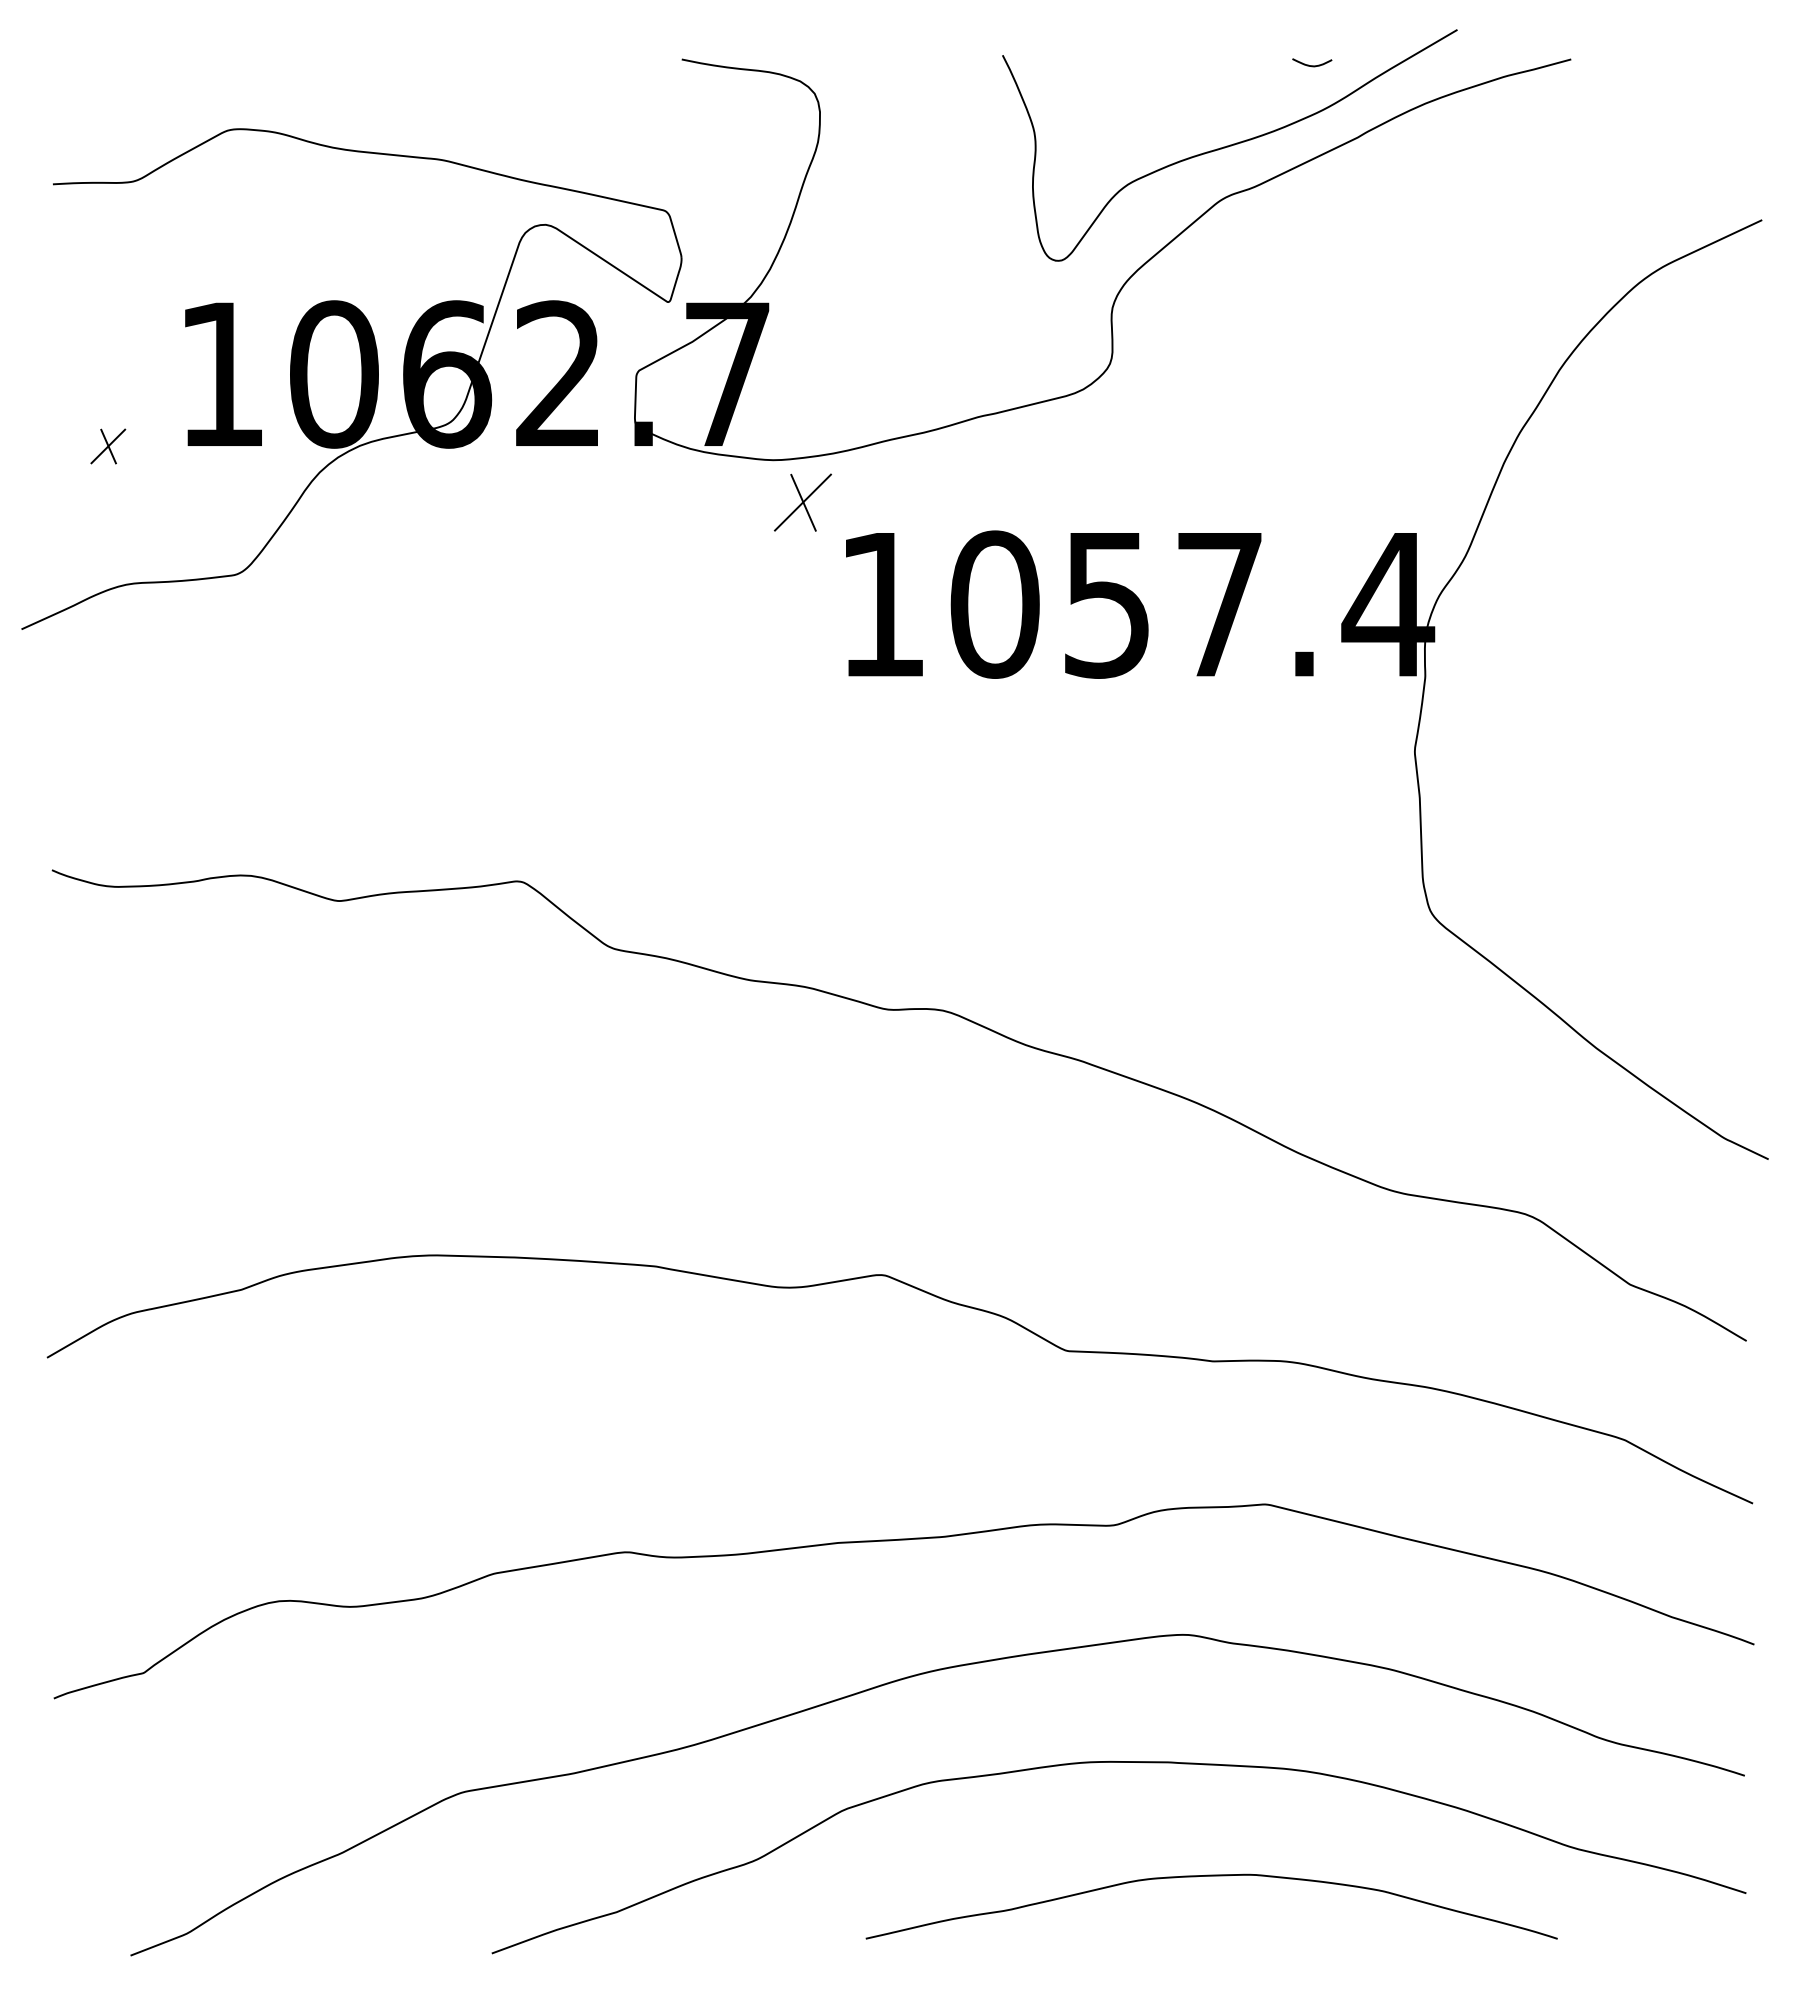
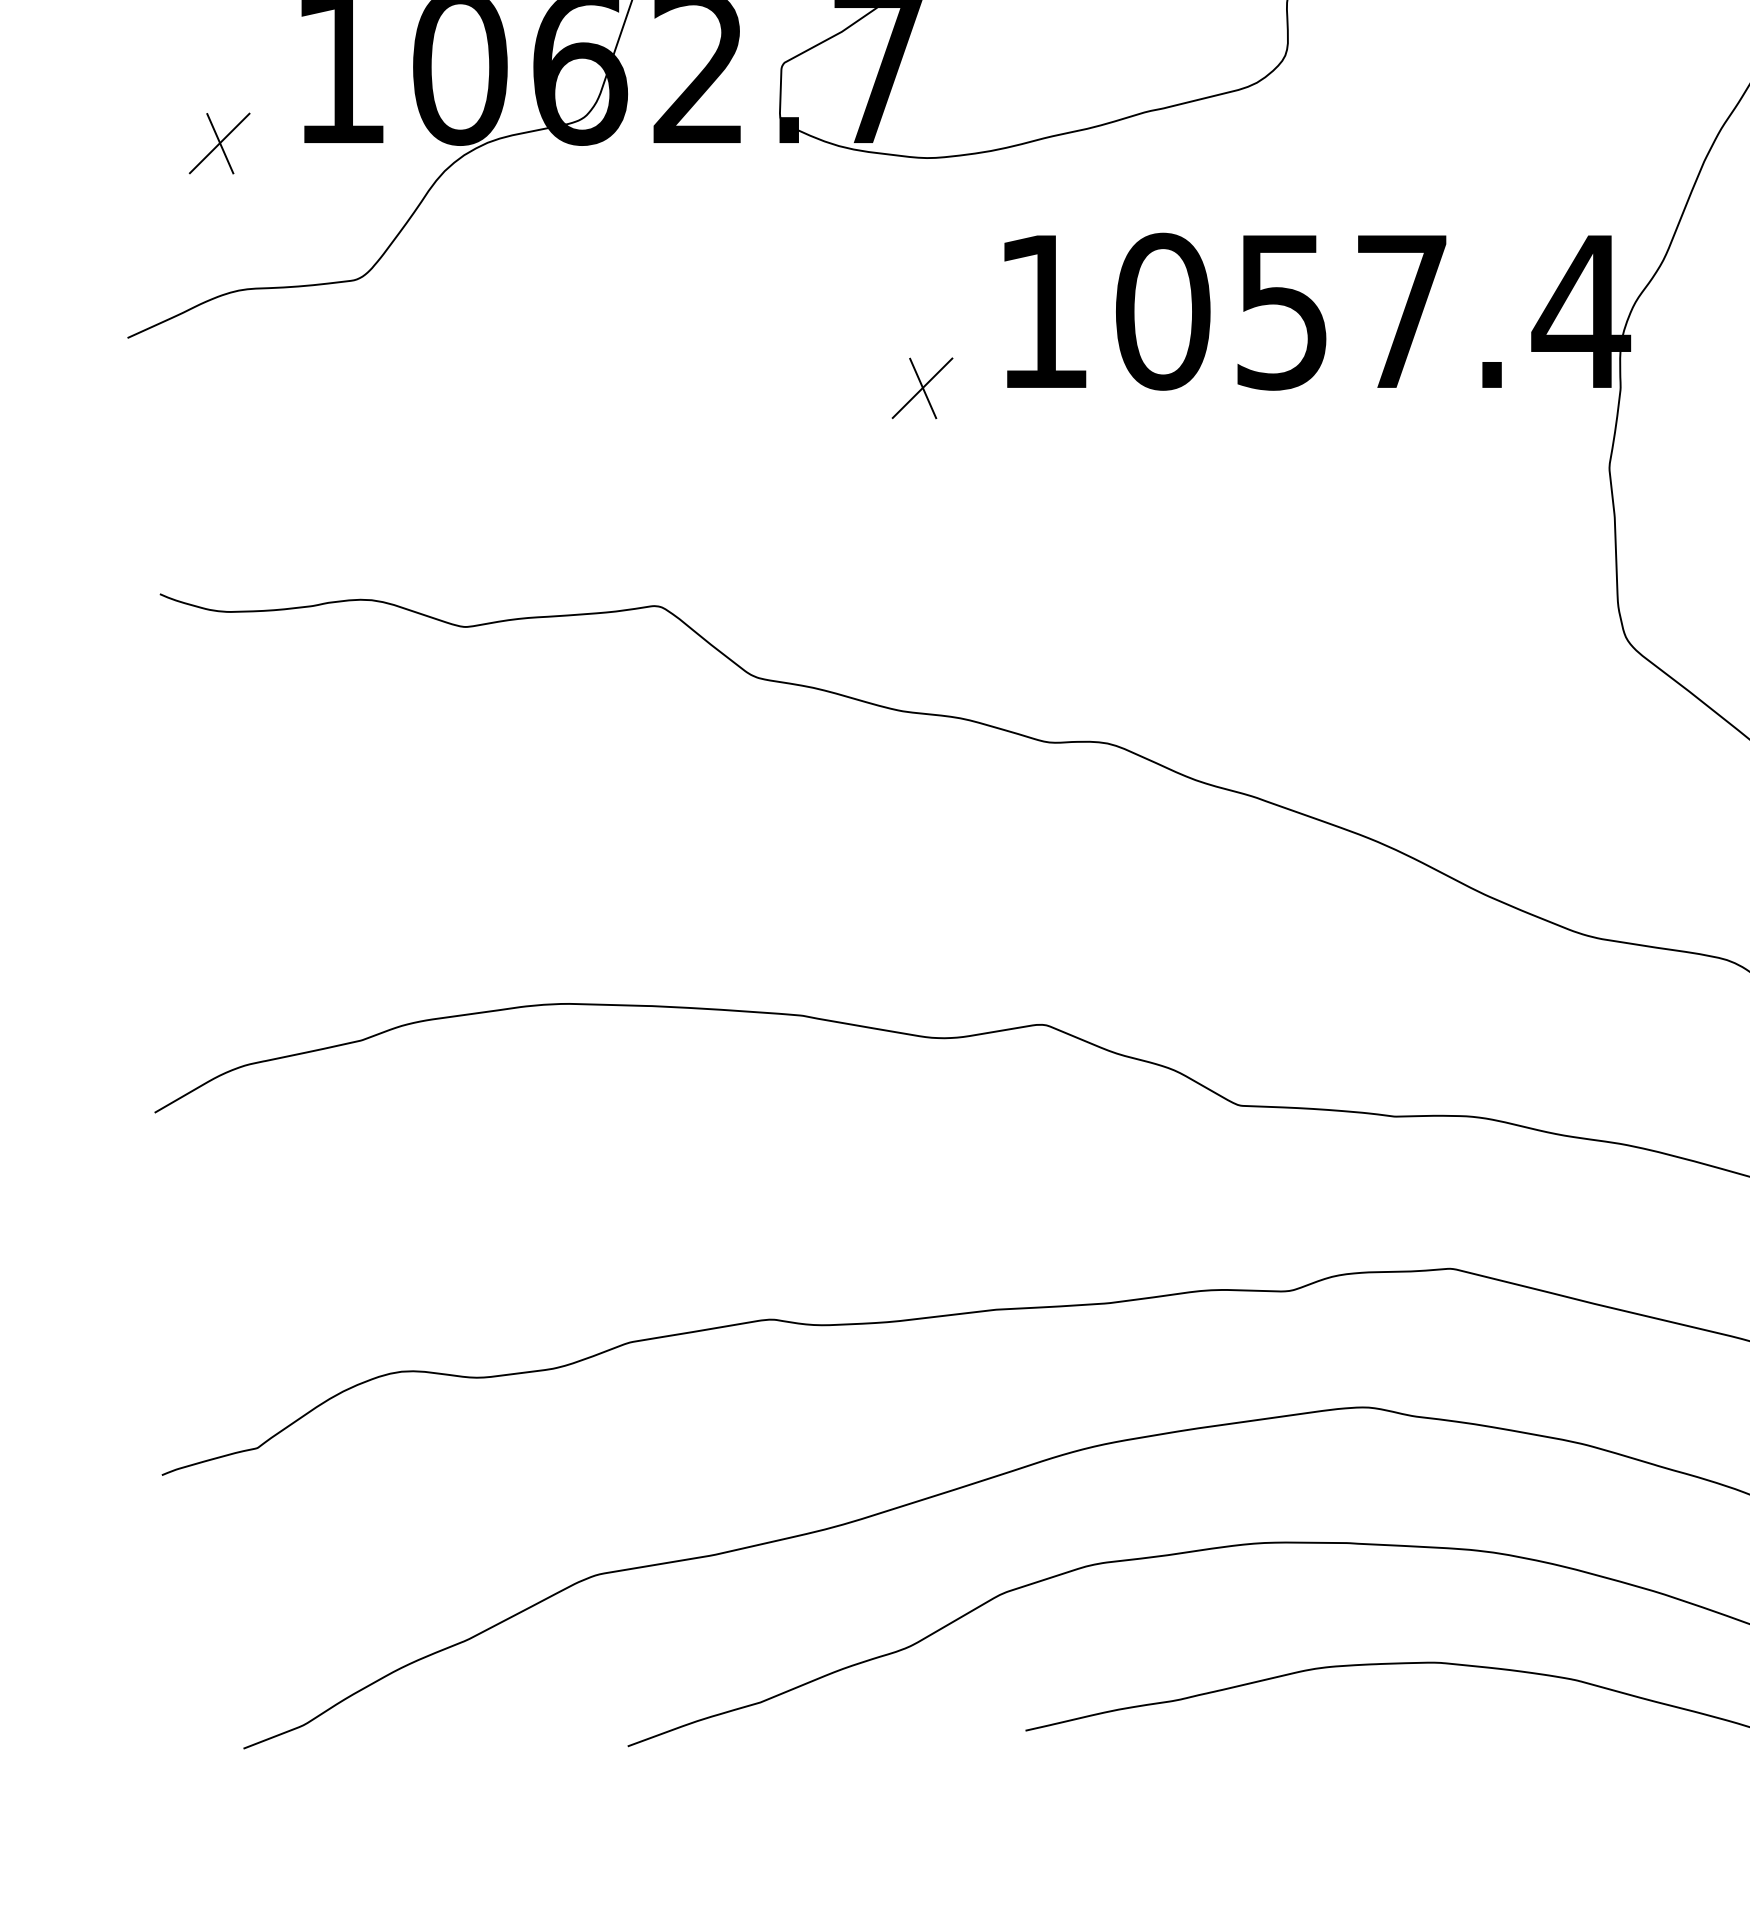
part: (108, 446) -> (220, 143), size x1.67
part: (802, 502) -> (922, 388), moved

